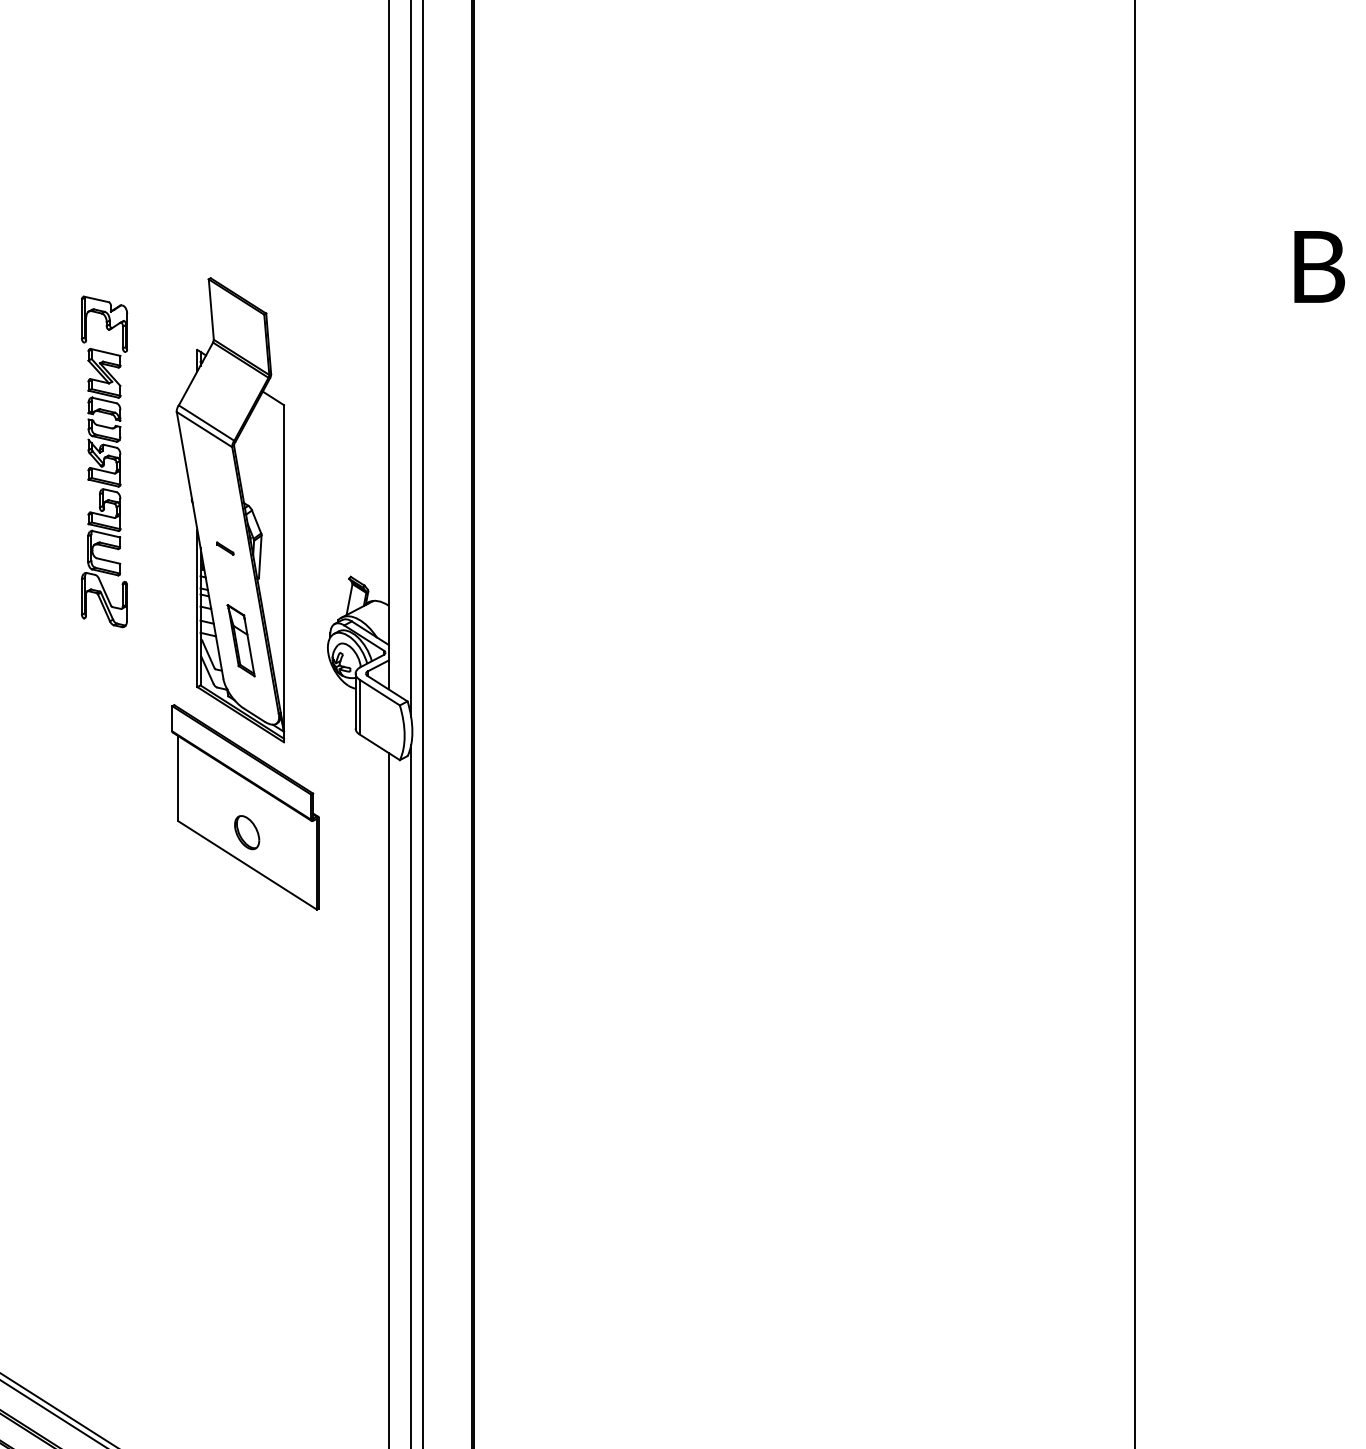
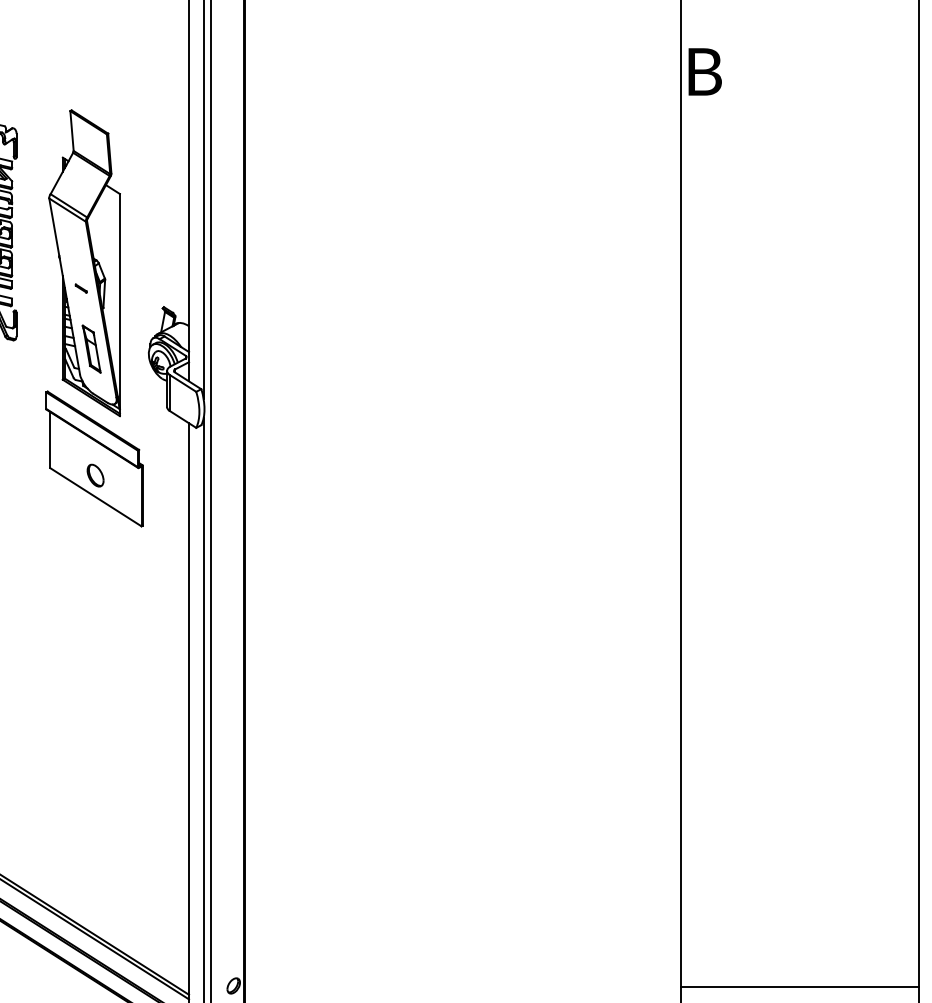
text: (1318, 266) -> (704, 71), moved

